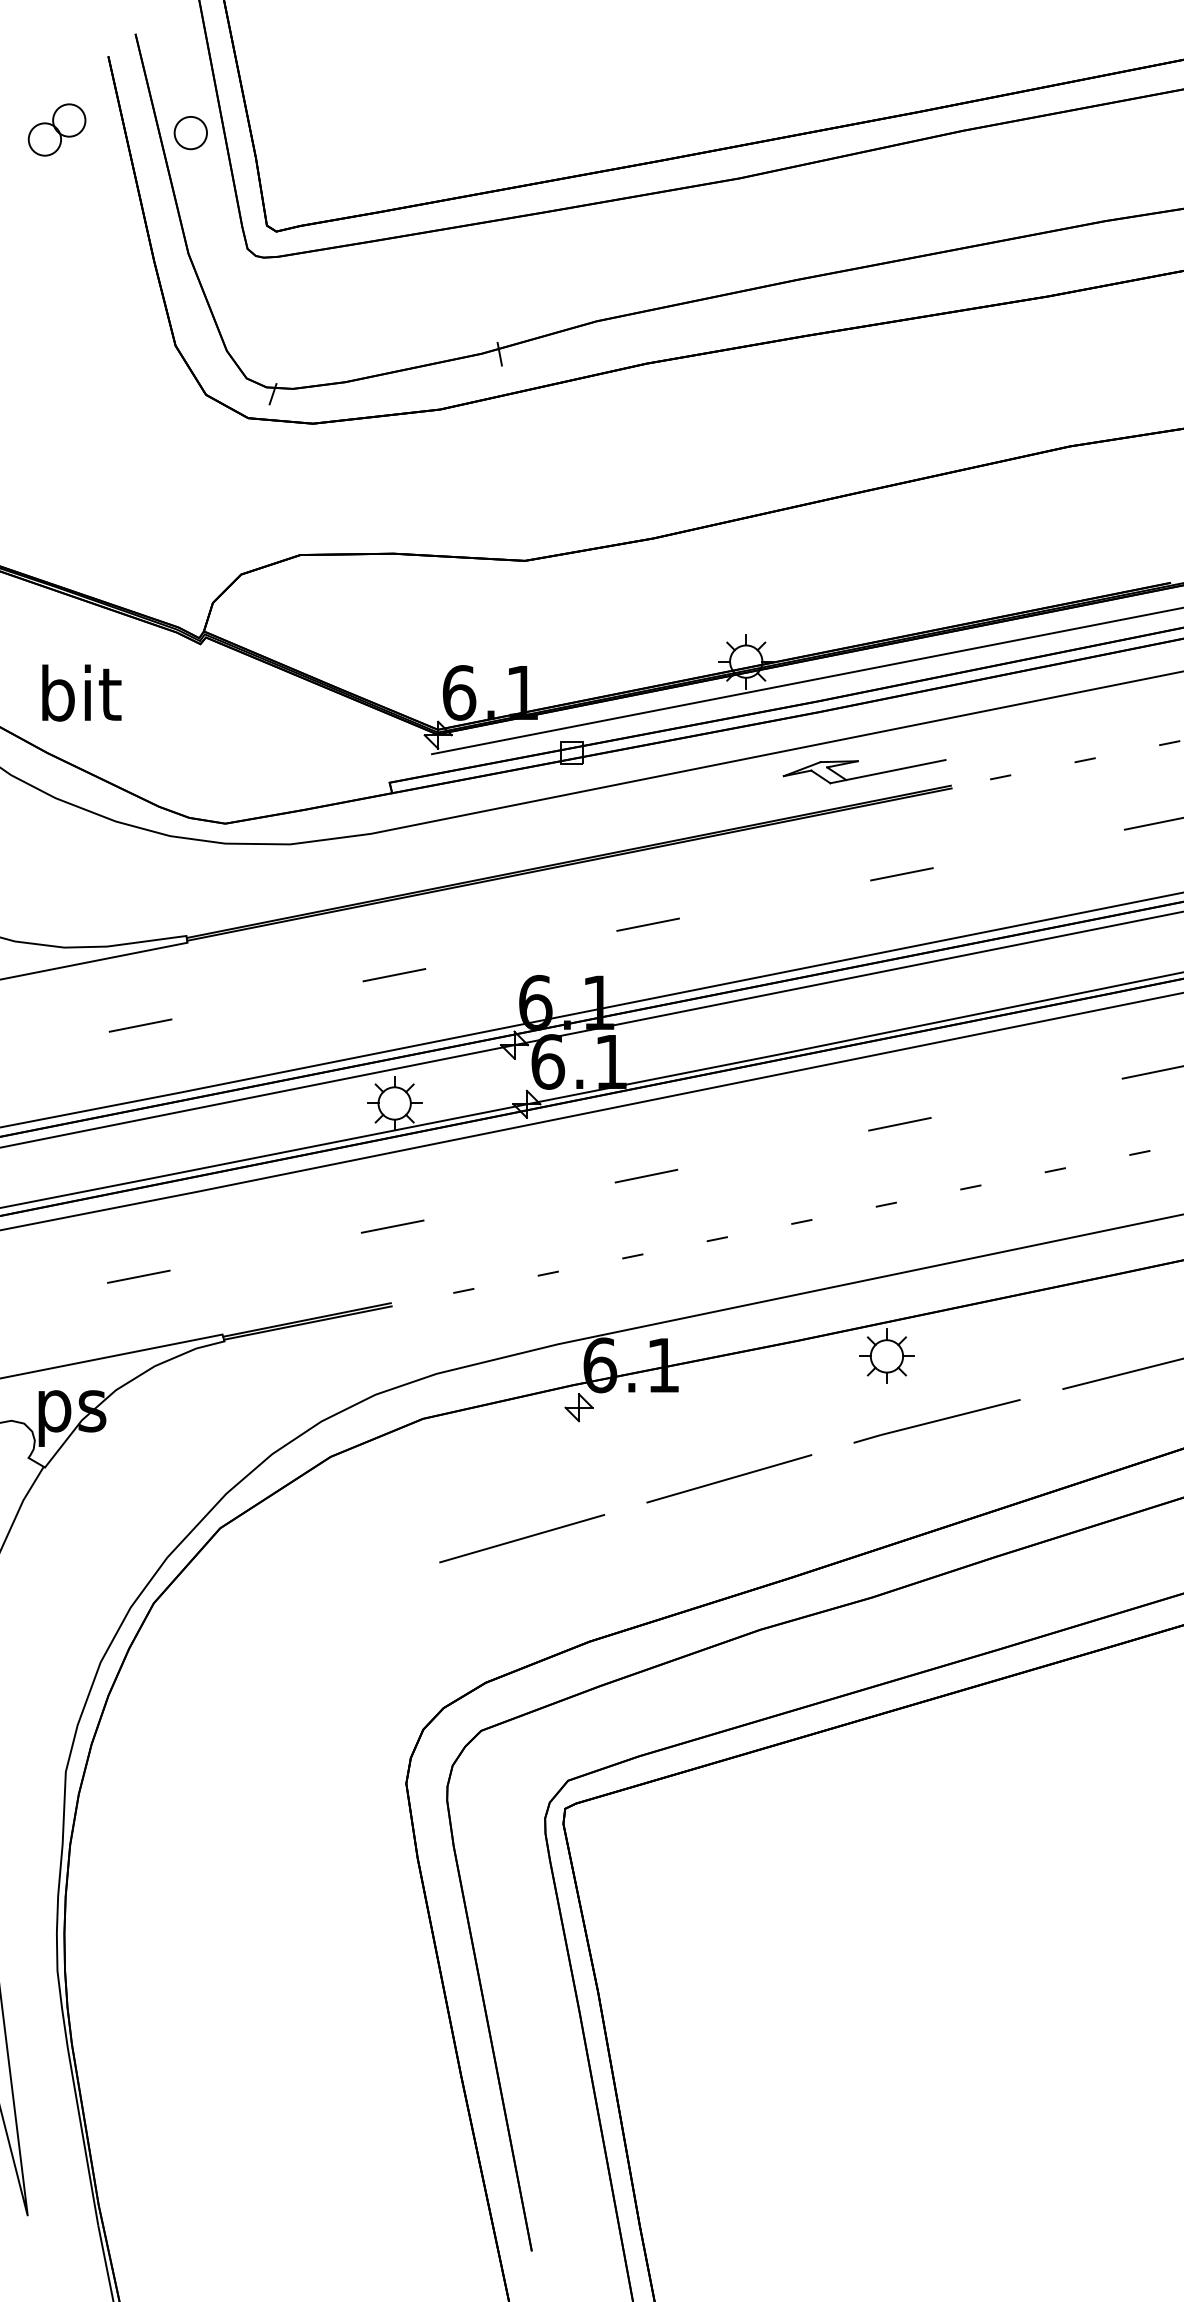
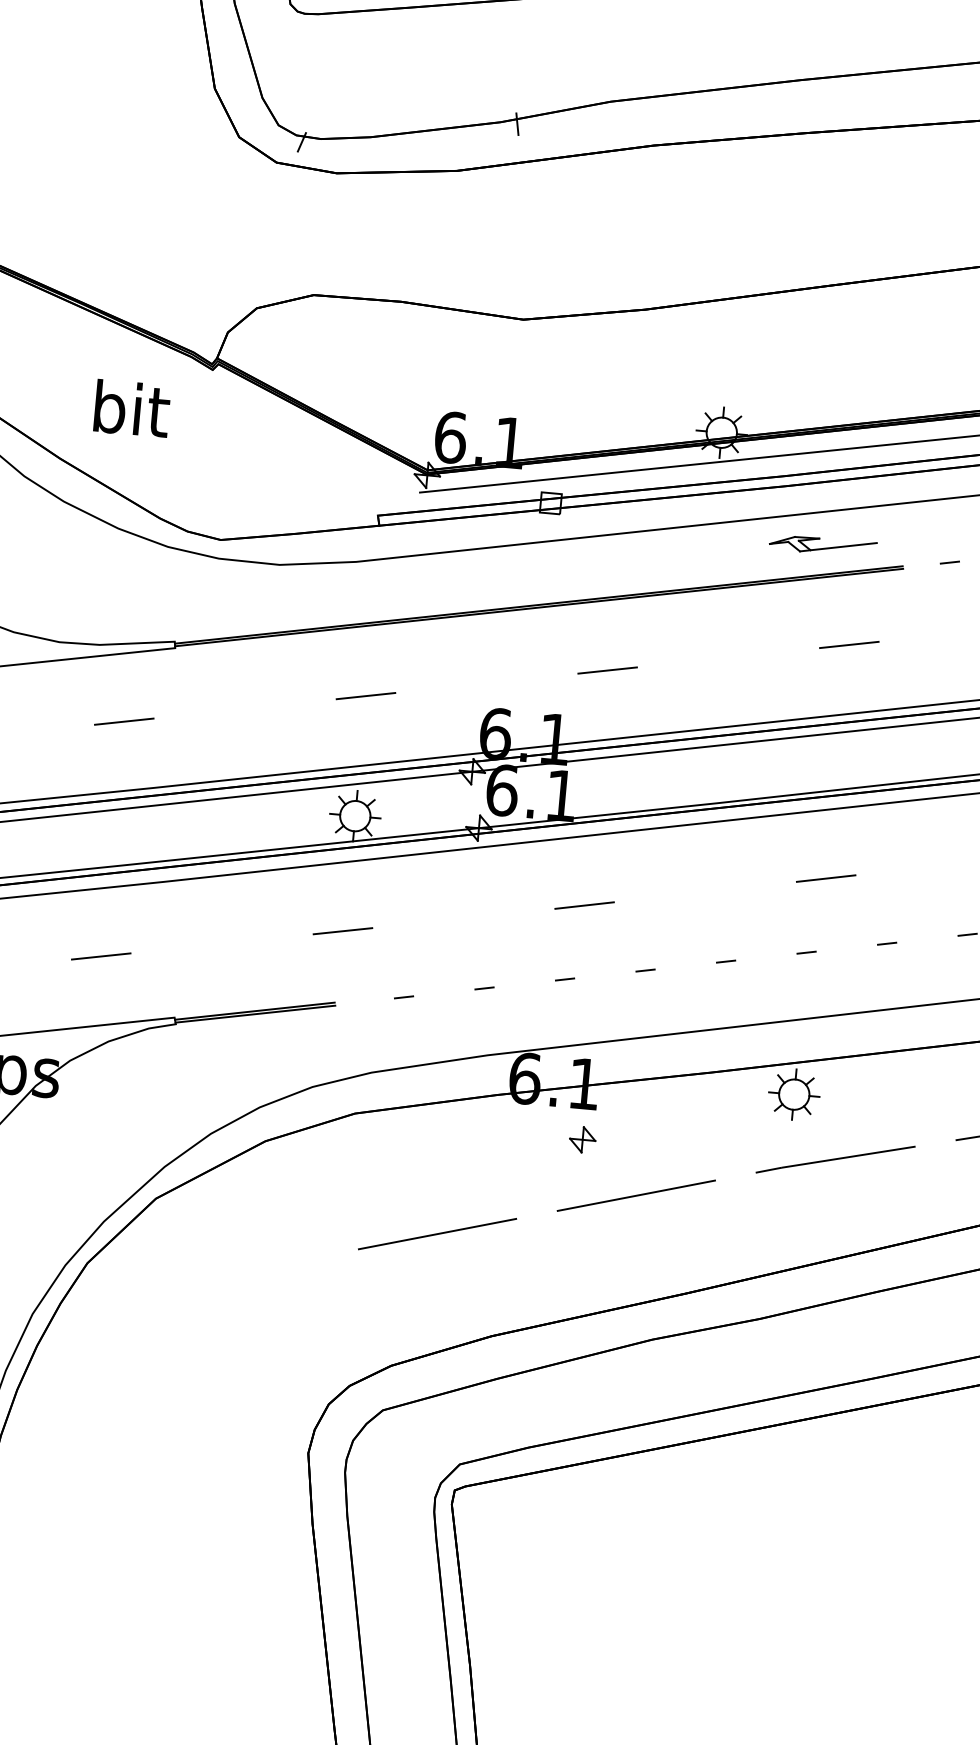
text: (81, 692) -> (131, 408), moved
part: (864, 771) -> (823, 545), size x0.7
part: (578, 1407) -> (582, 1139), moved

